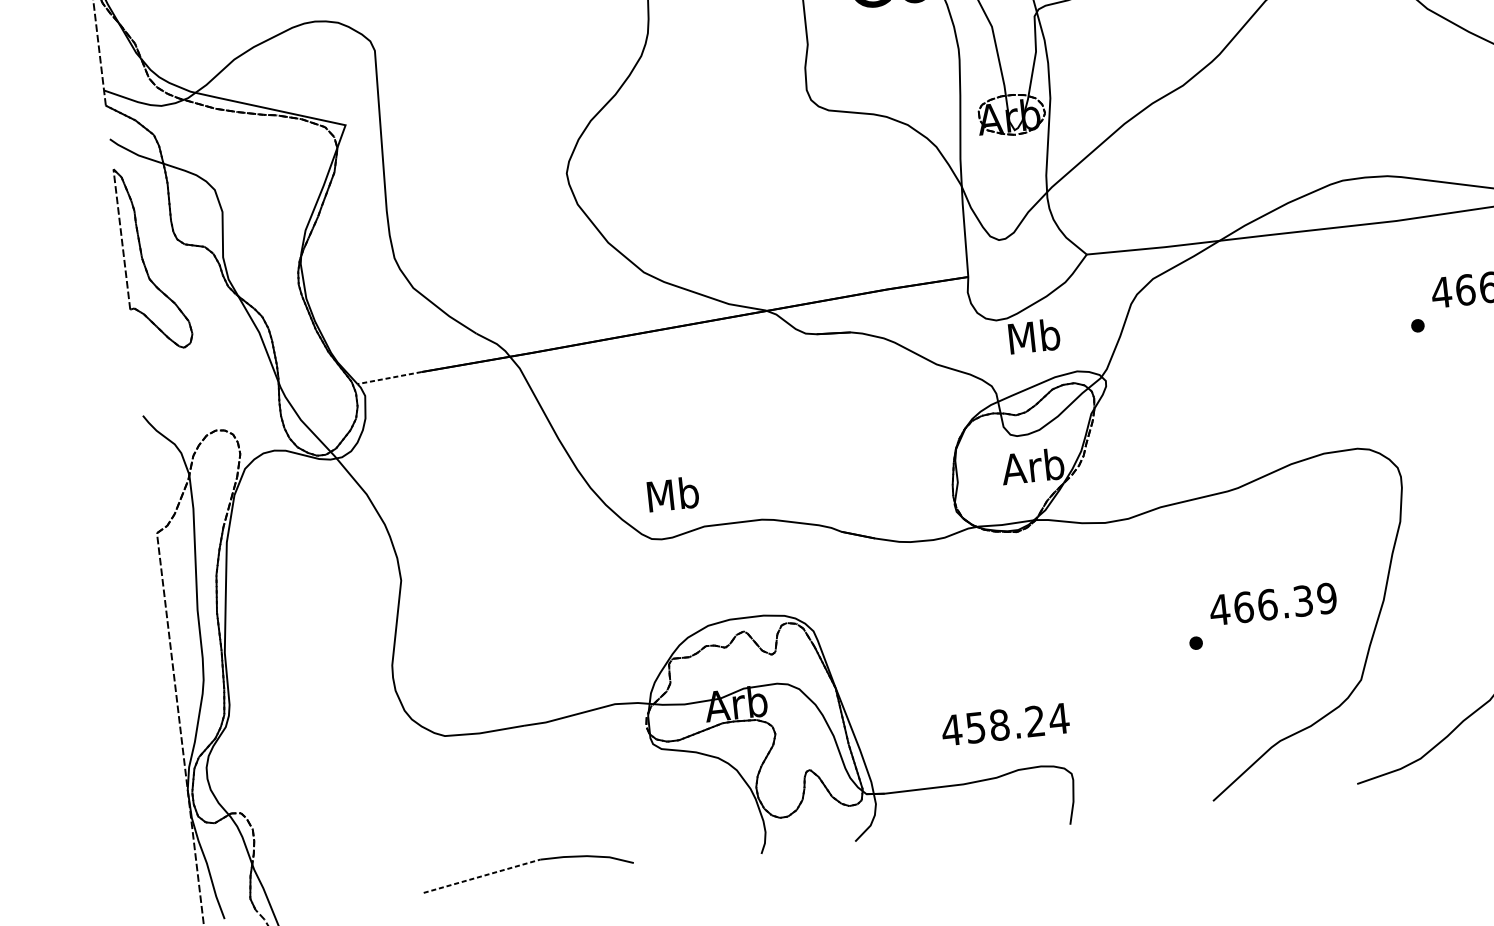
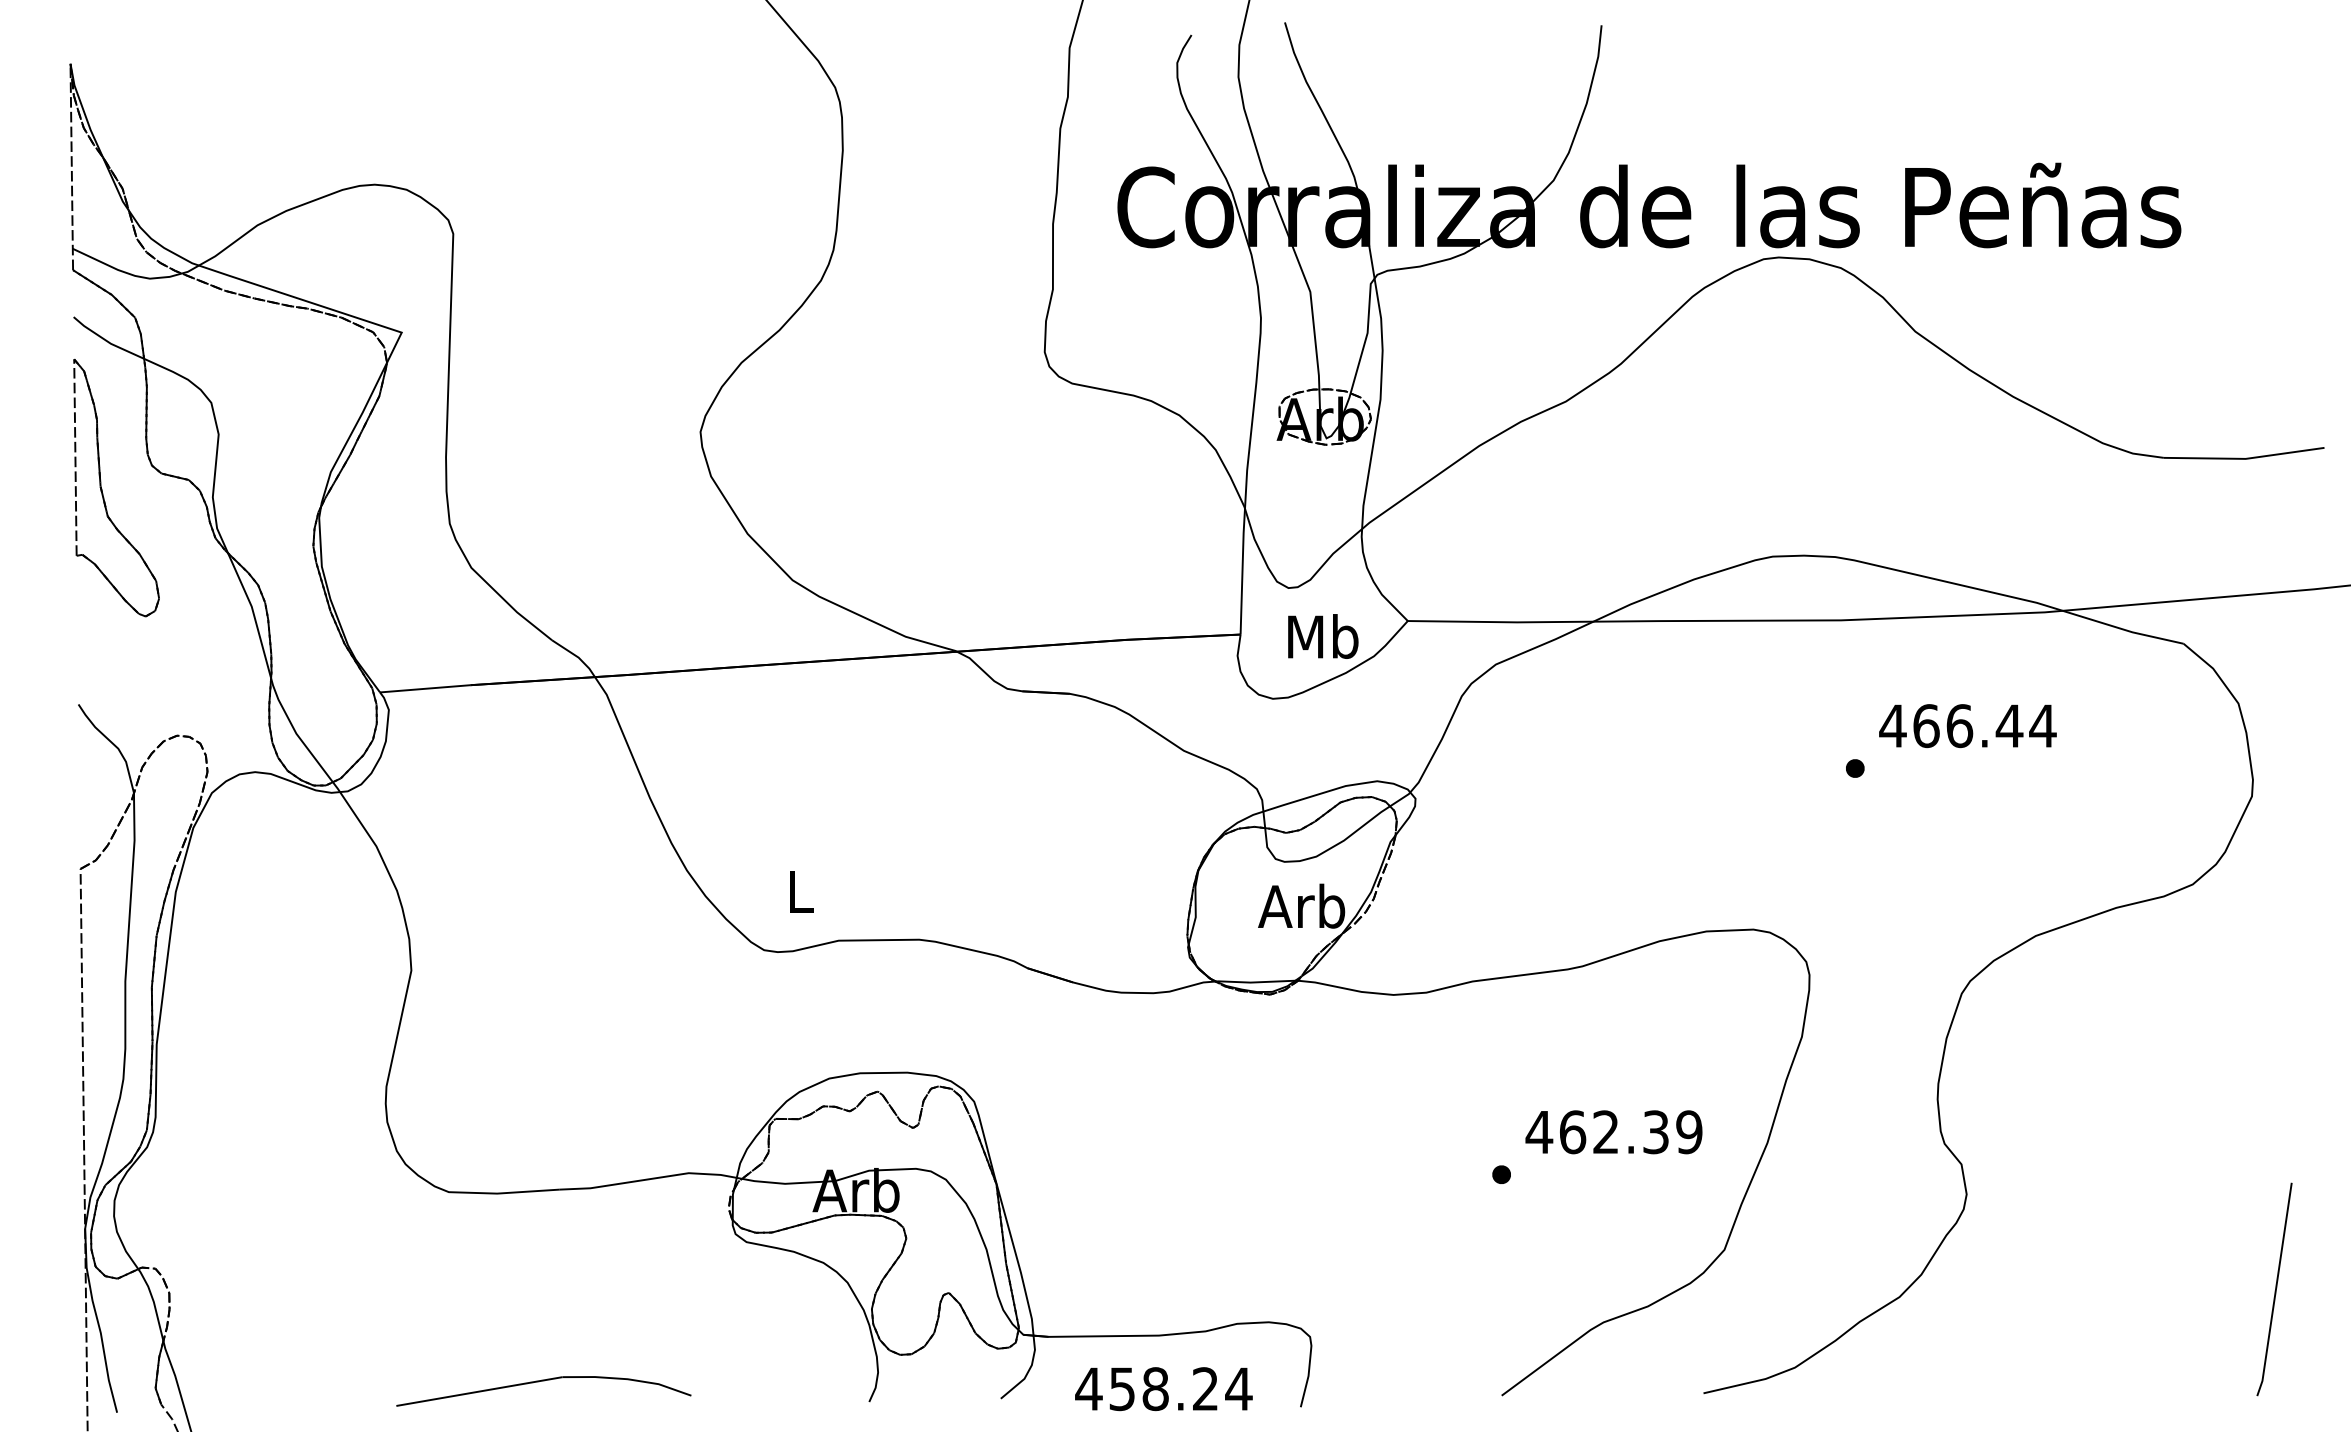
text: (1034, 336) -> (1323, 636), moved
line: (389, 377) -> (424, 688), dashed -> solid
text: (673, 494) -> (800, 891), Mb -> L
text: (1267, 604) -> (1606, 1132), 466.39 -> 462.39
text: (1005, 724) -> (1163, 1389), moved
line: (482, 876) -> (479, 1391), dashed -> solid

